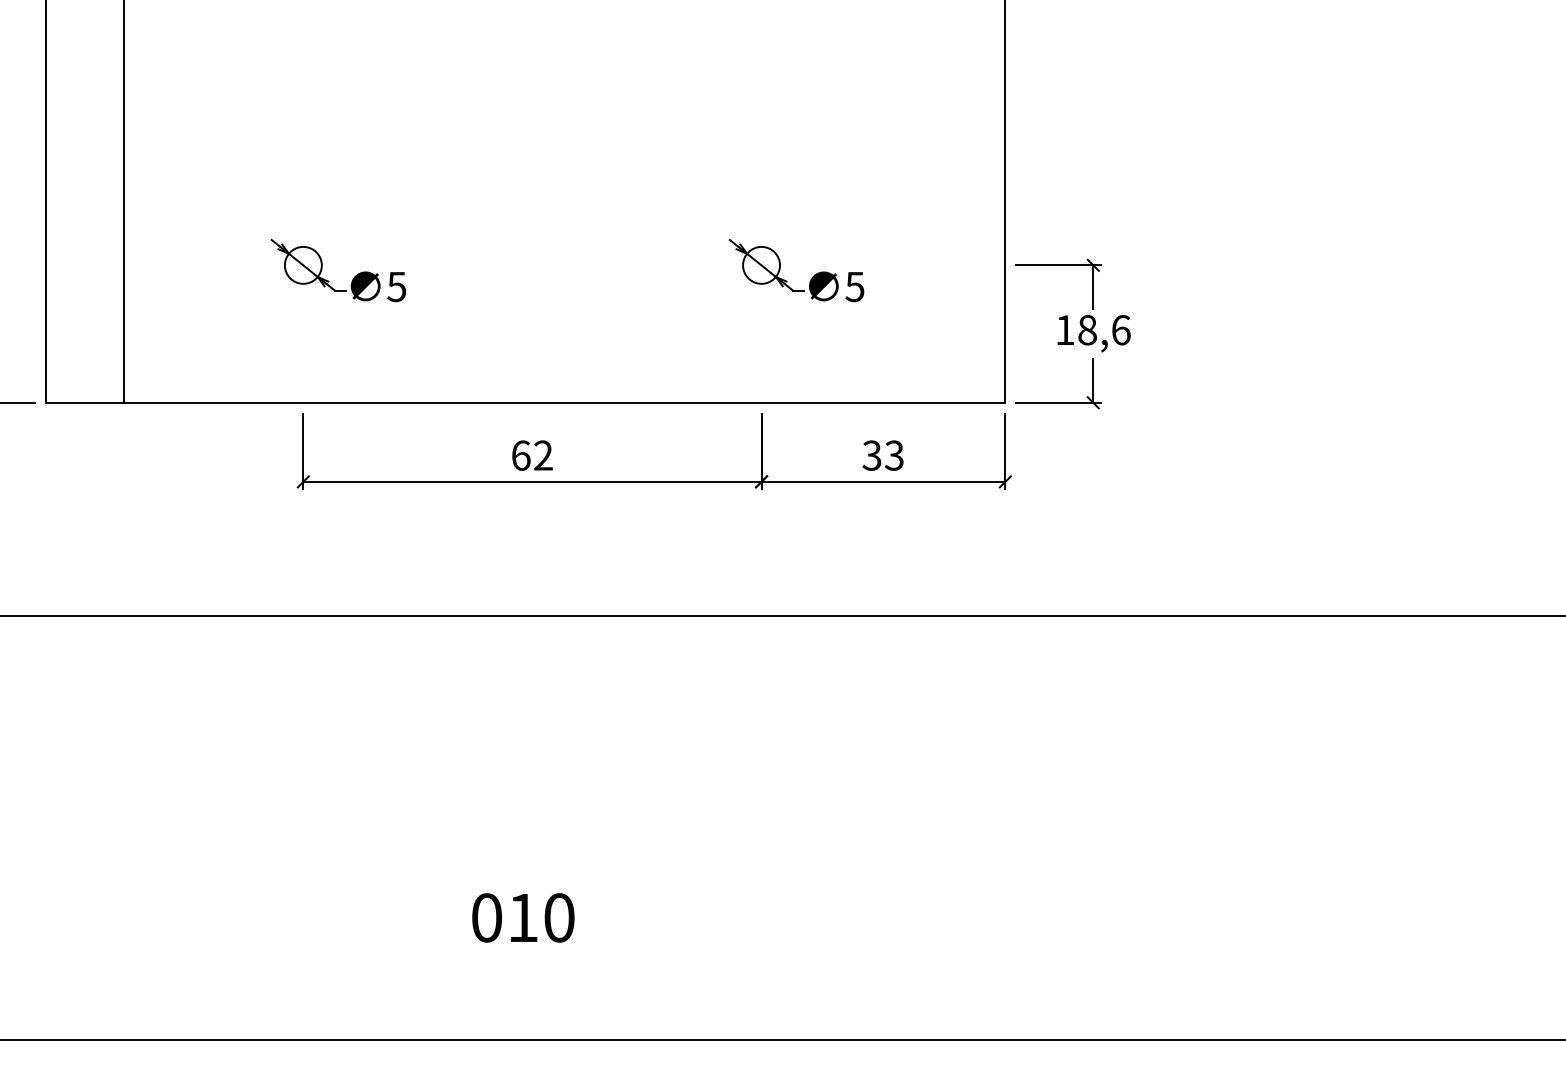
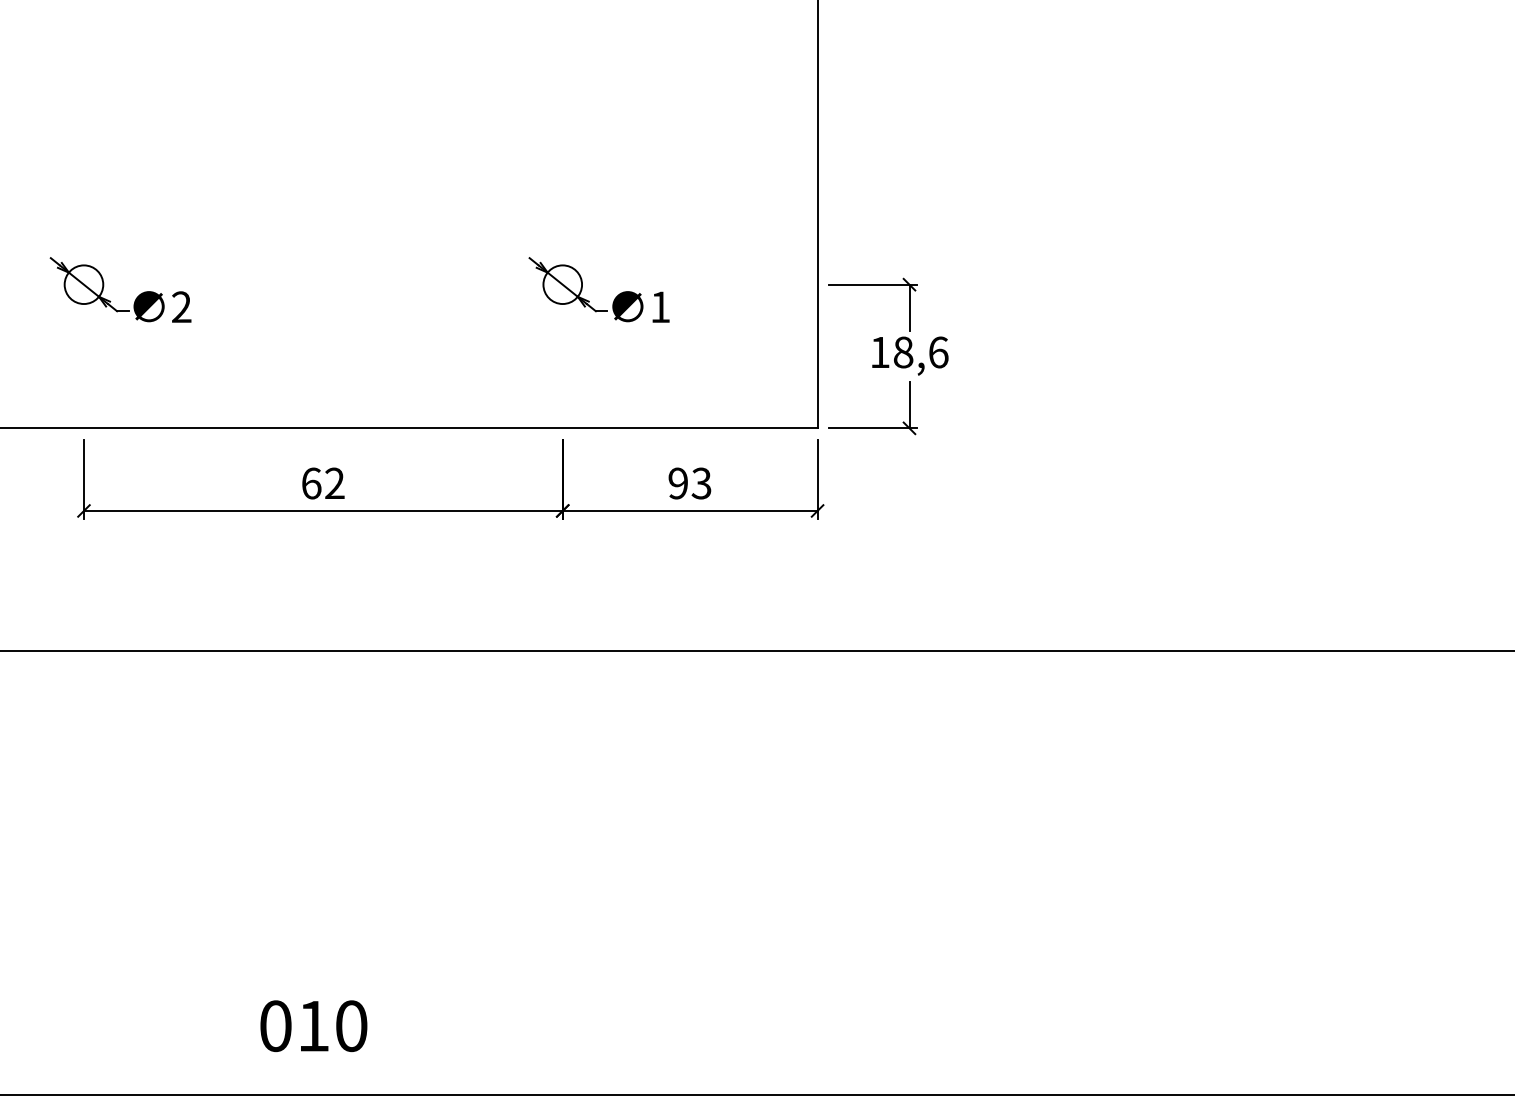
text: (396, 286) -> (181, 306), 5 -> 2
text: (854, 287) -> (659, 307), 5 -> 1
text: (871, 455) -> (677, 483), 33 -> 93
text: (523, 917) -> (314, 1025), moved

